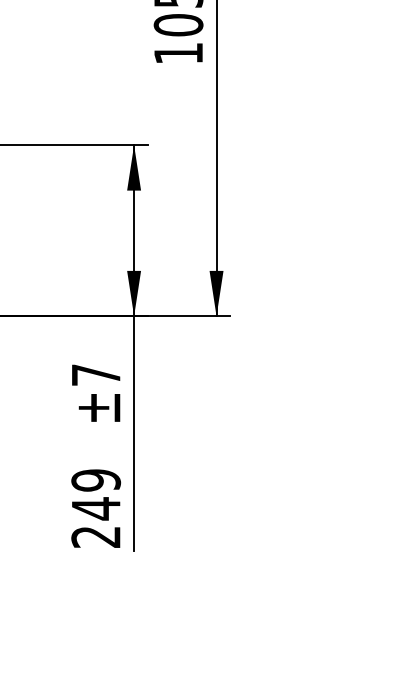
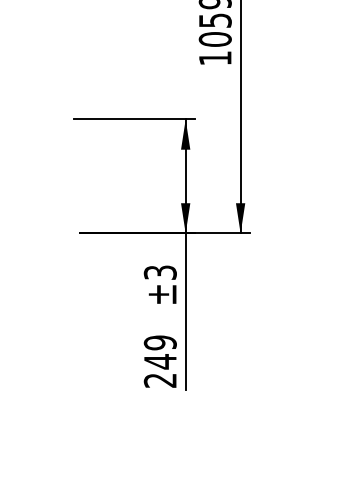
text: (94, 374) -> (159, 272), ±7 -> ±3

